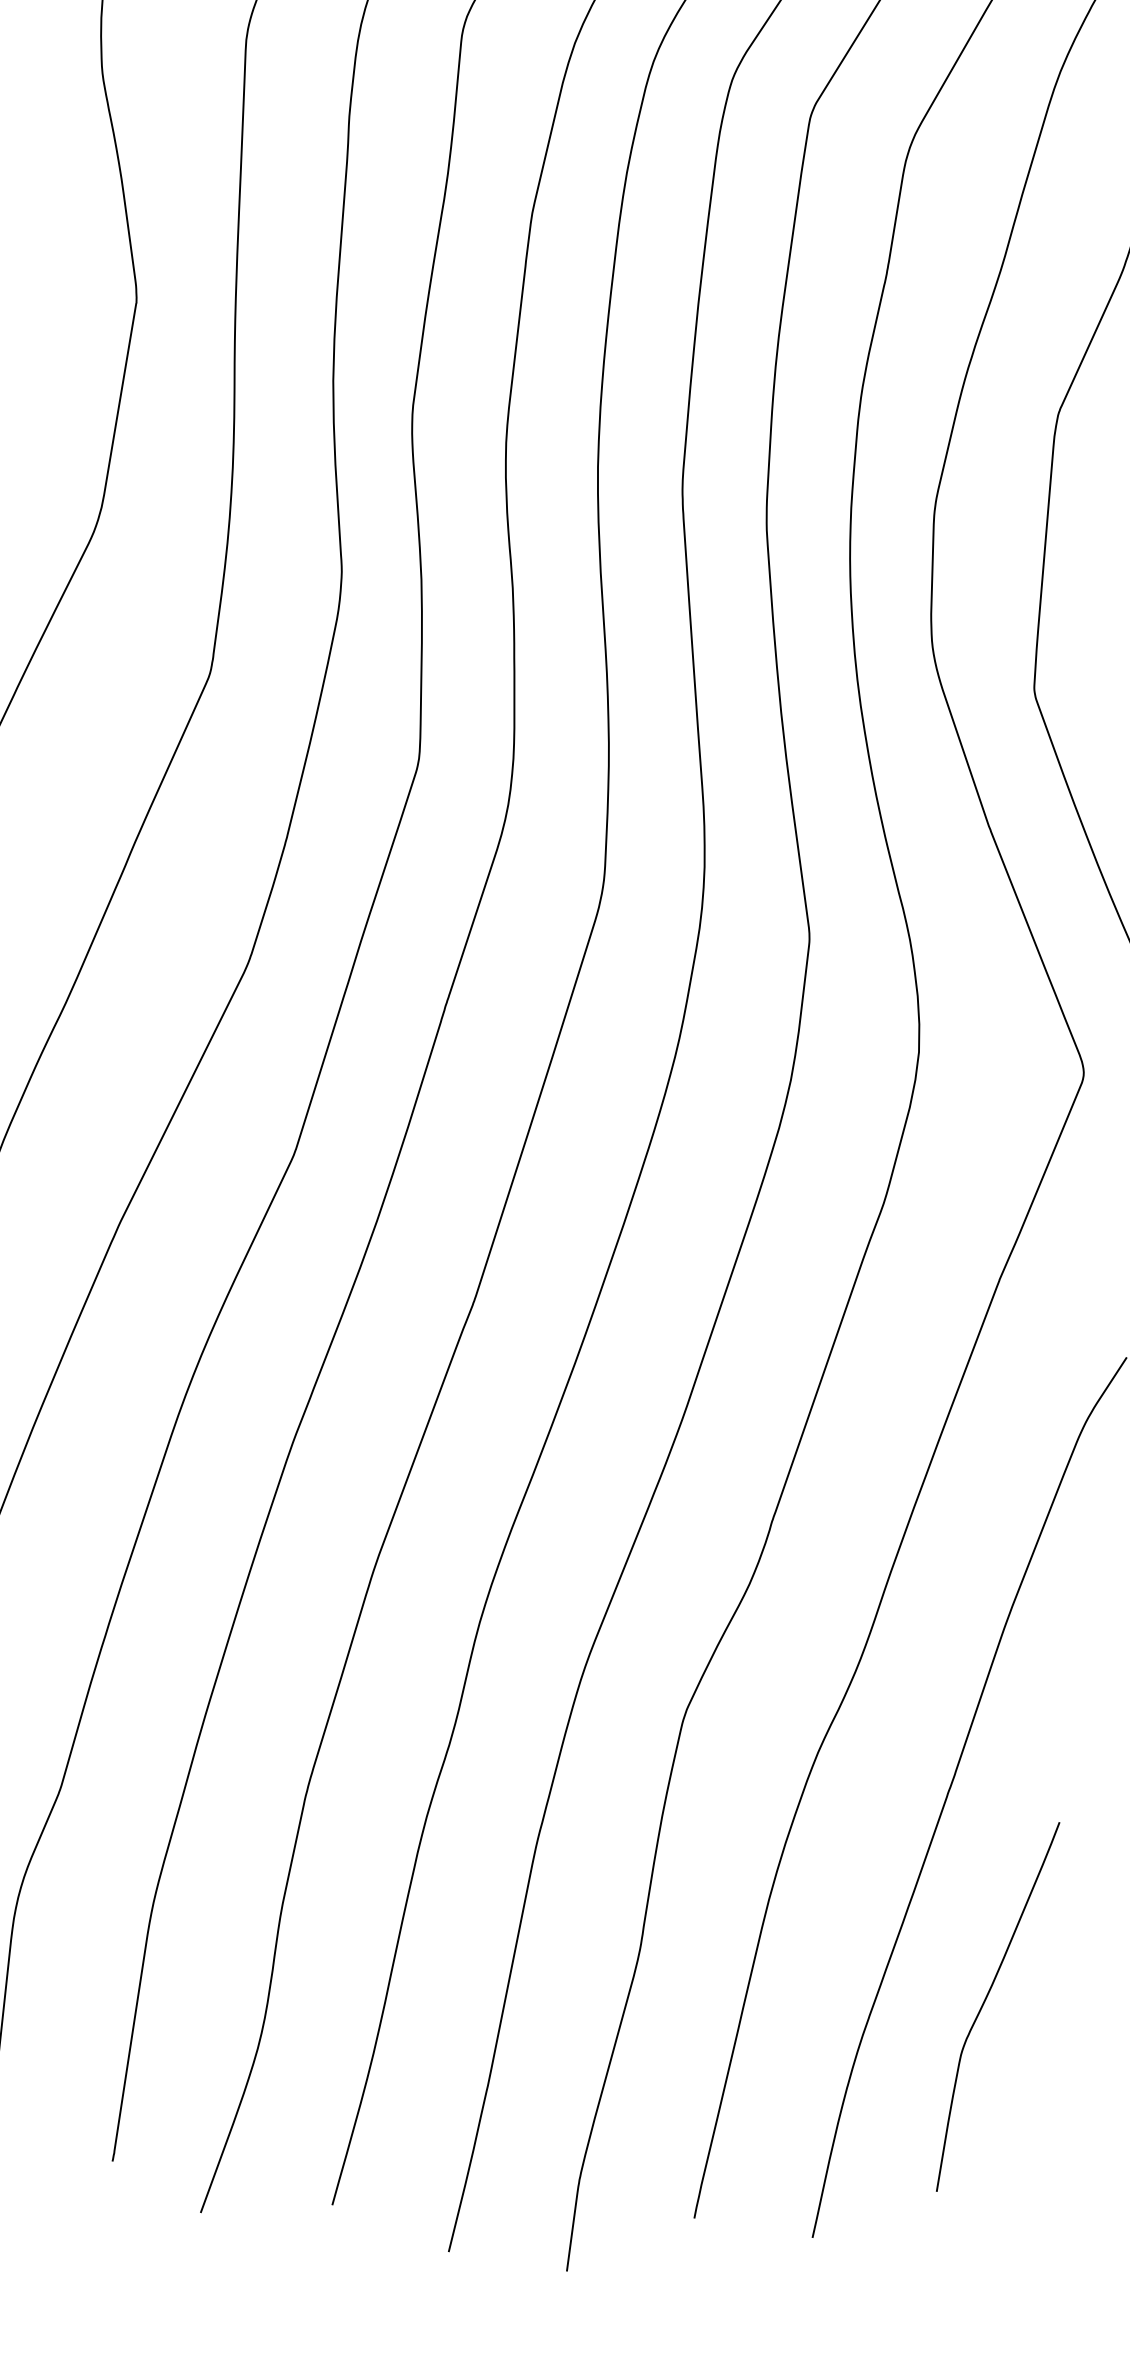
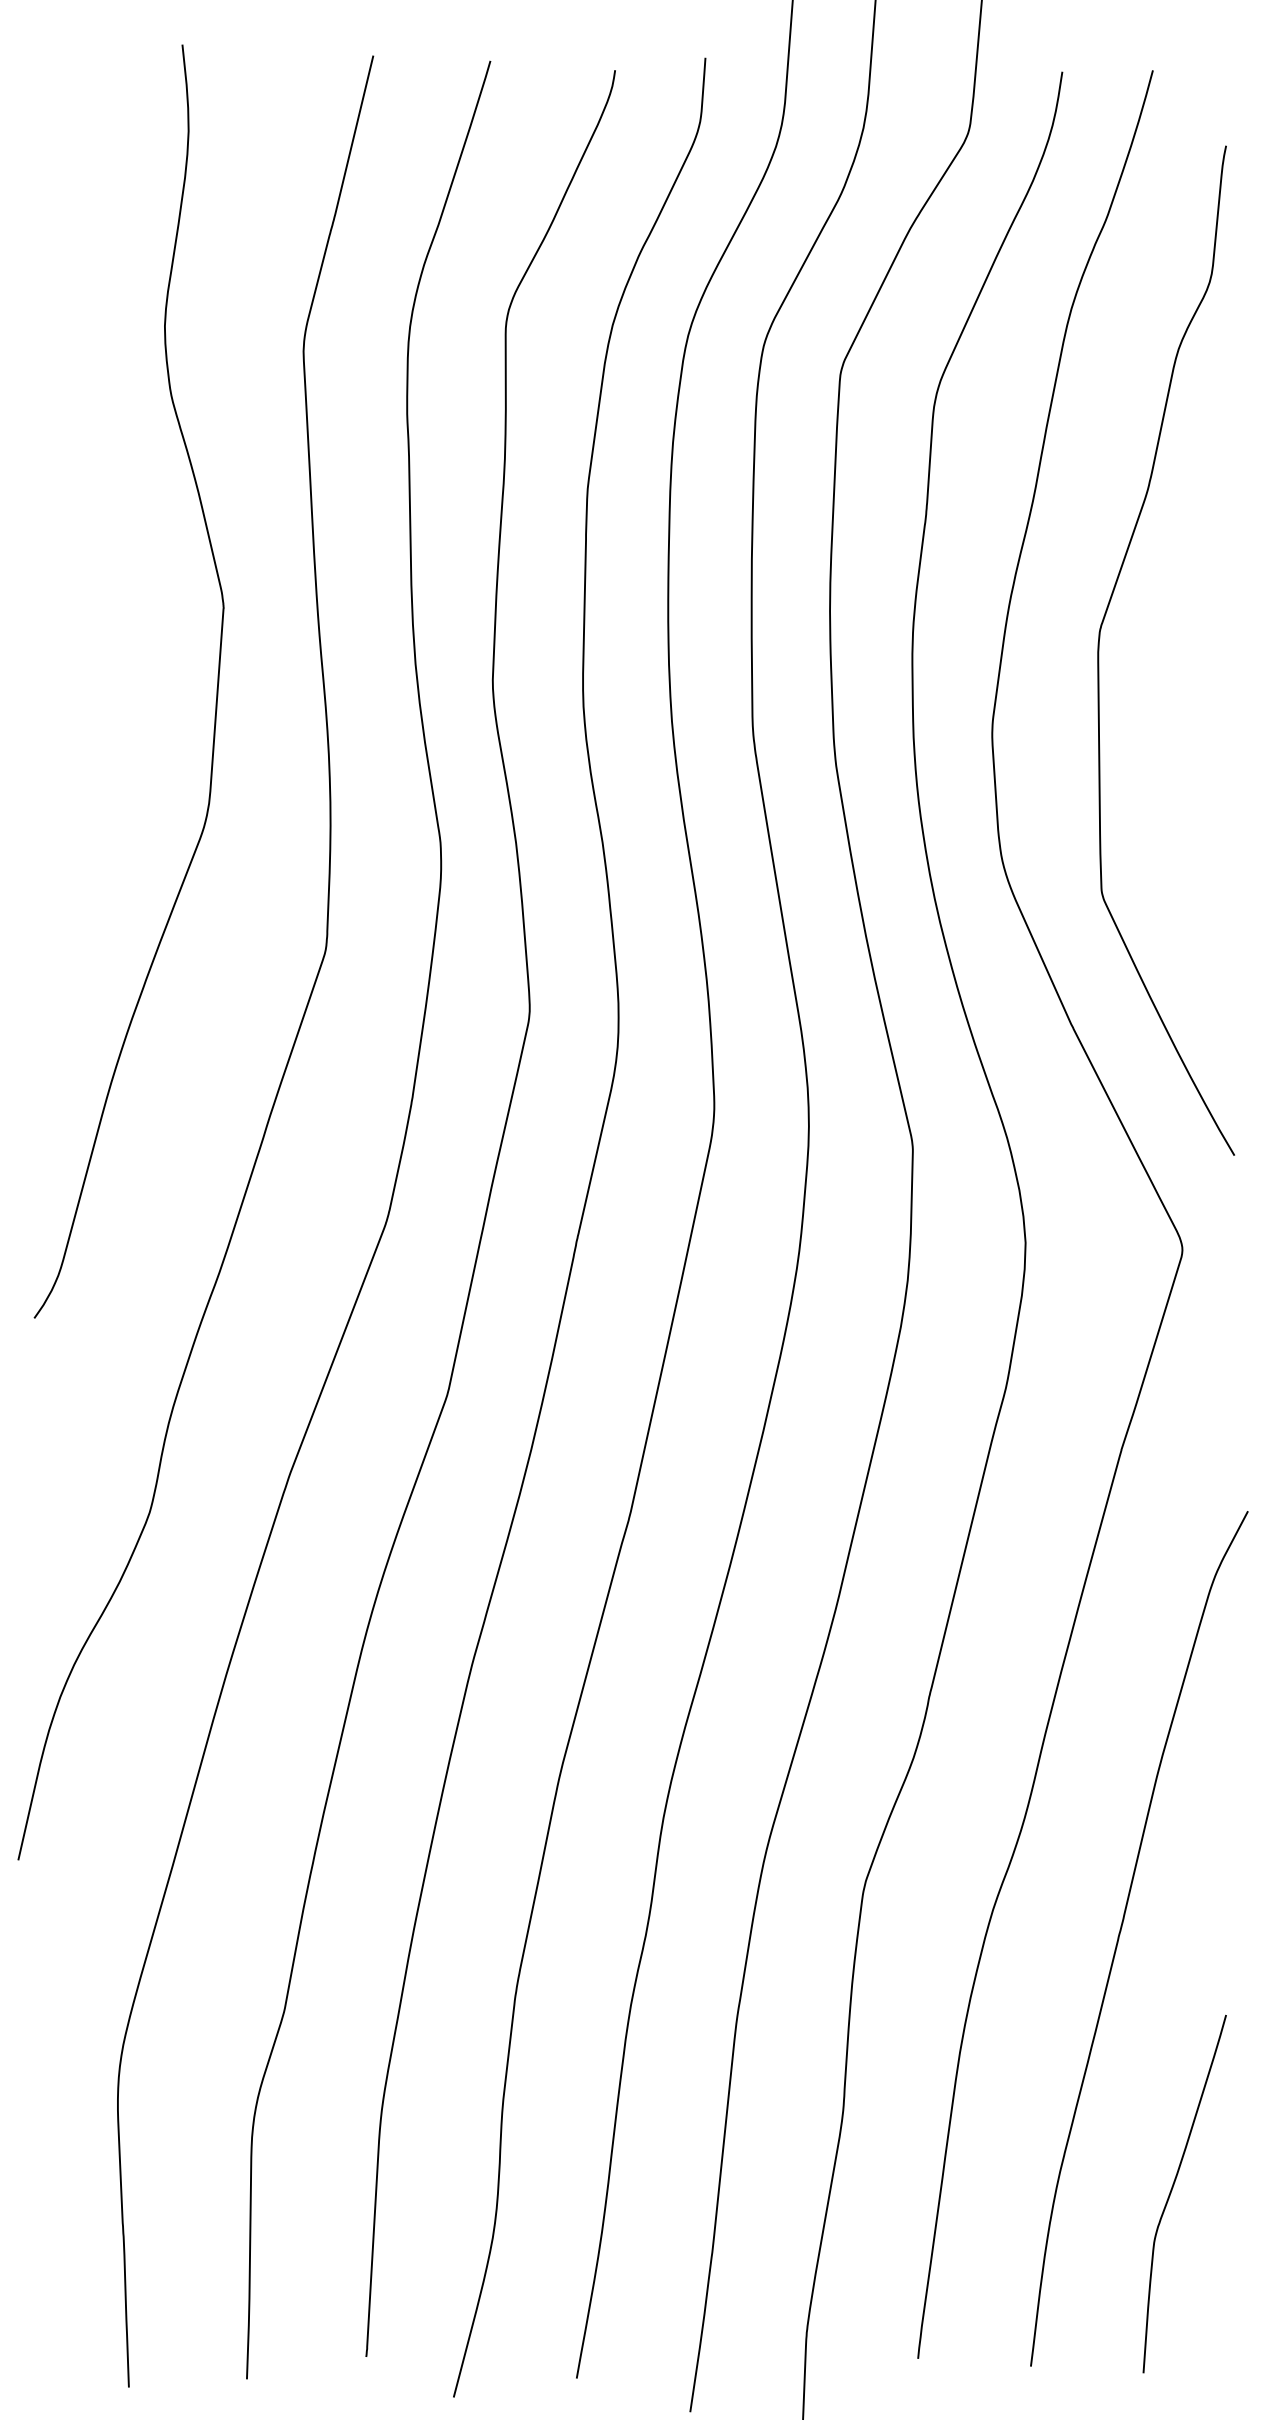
curve: (986, 1999) -> (1173, 2188), moved

